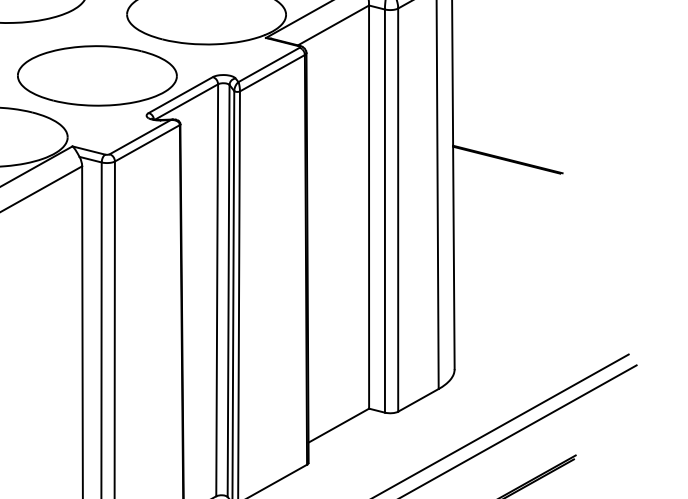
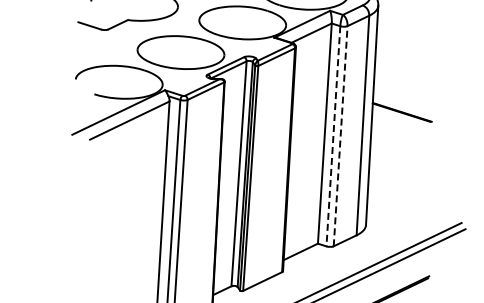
line: (397, 208) -> (340, 135), solid -> dashed
line: (385, 211) -> (333, 136), solid -> dashed

